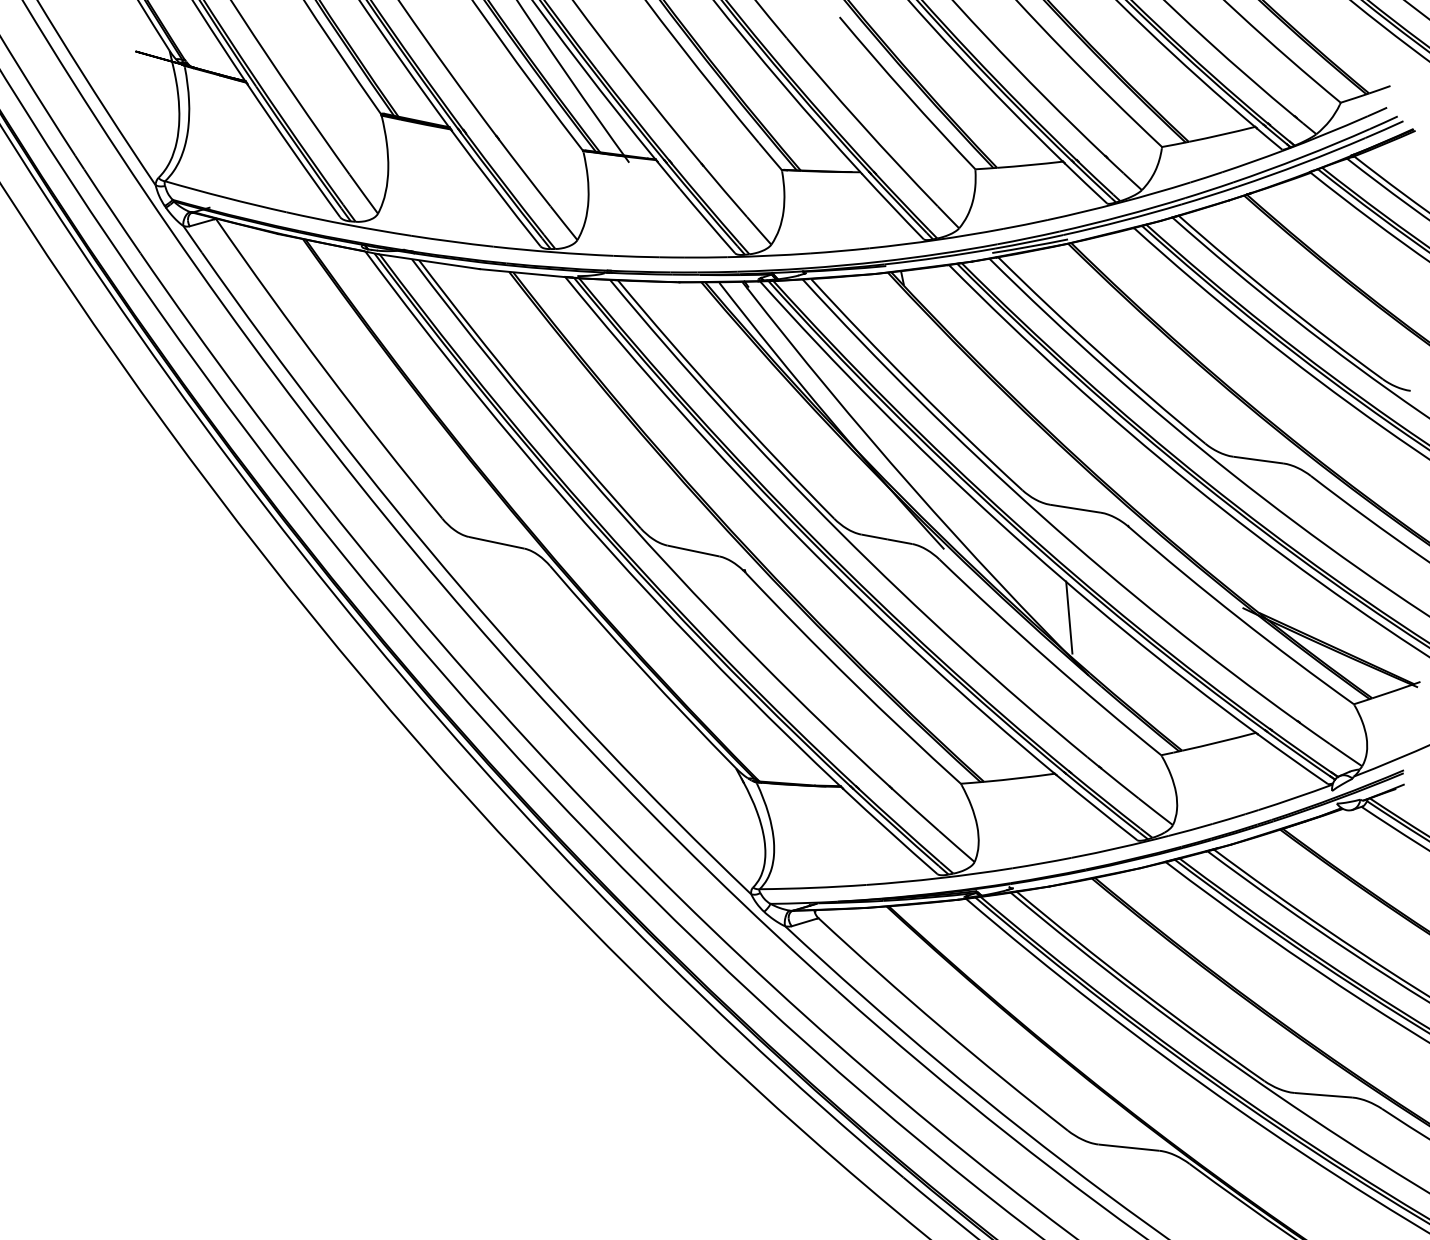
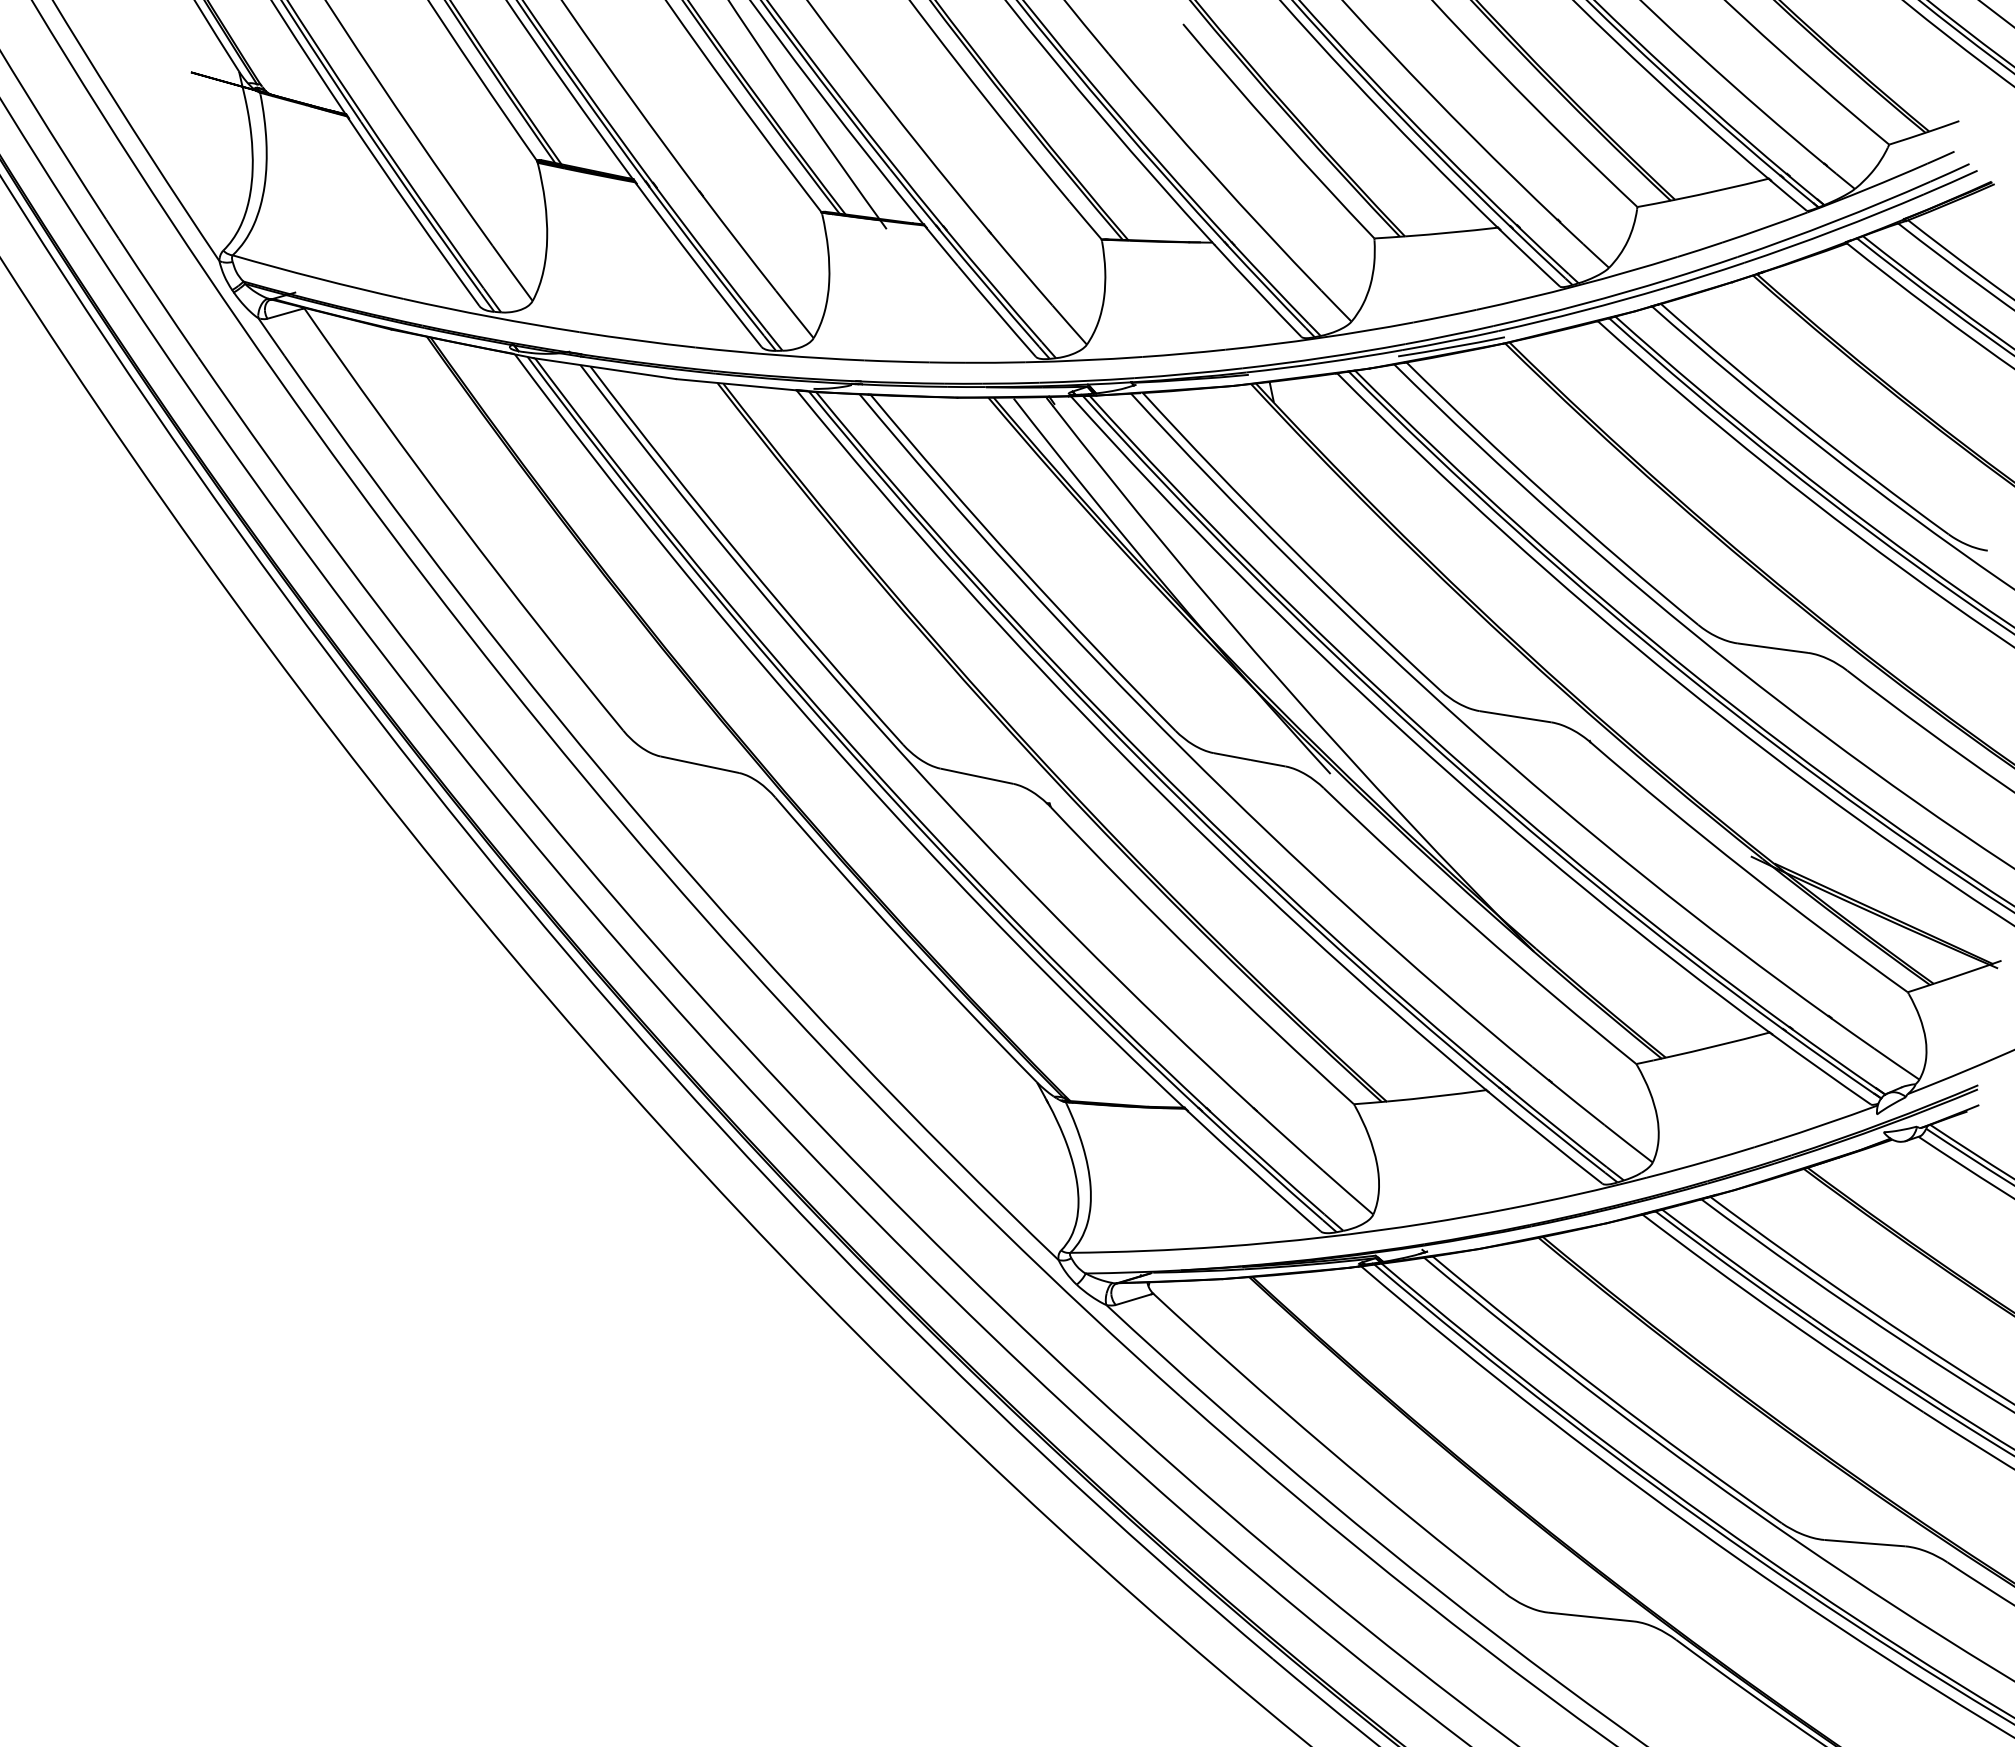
line: (1069, 617) -> (1506, 869), removed

